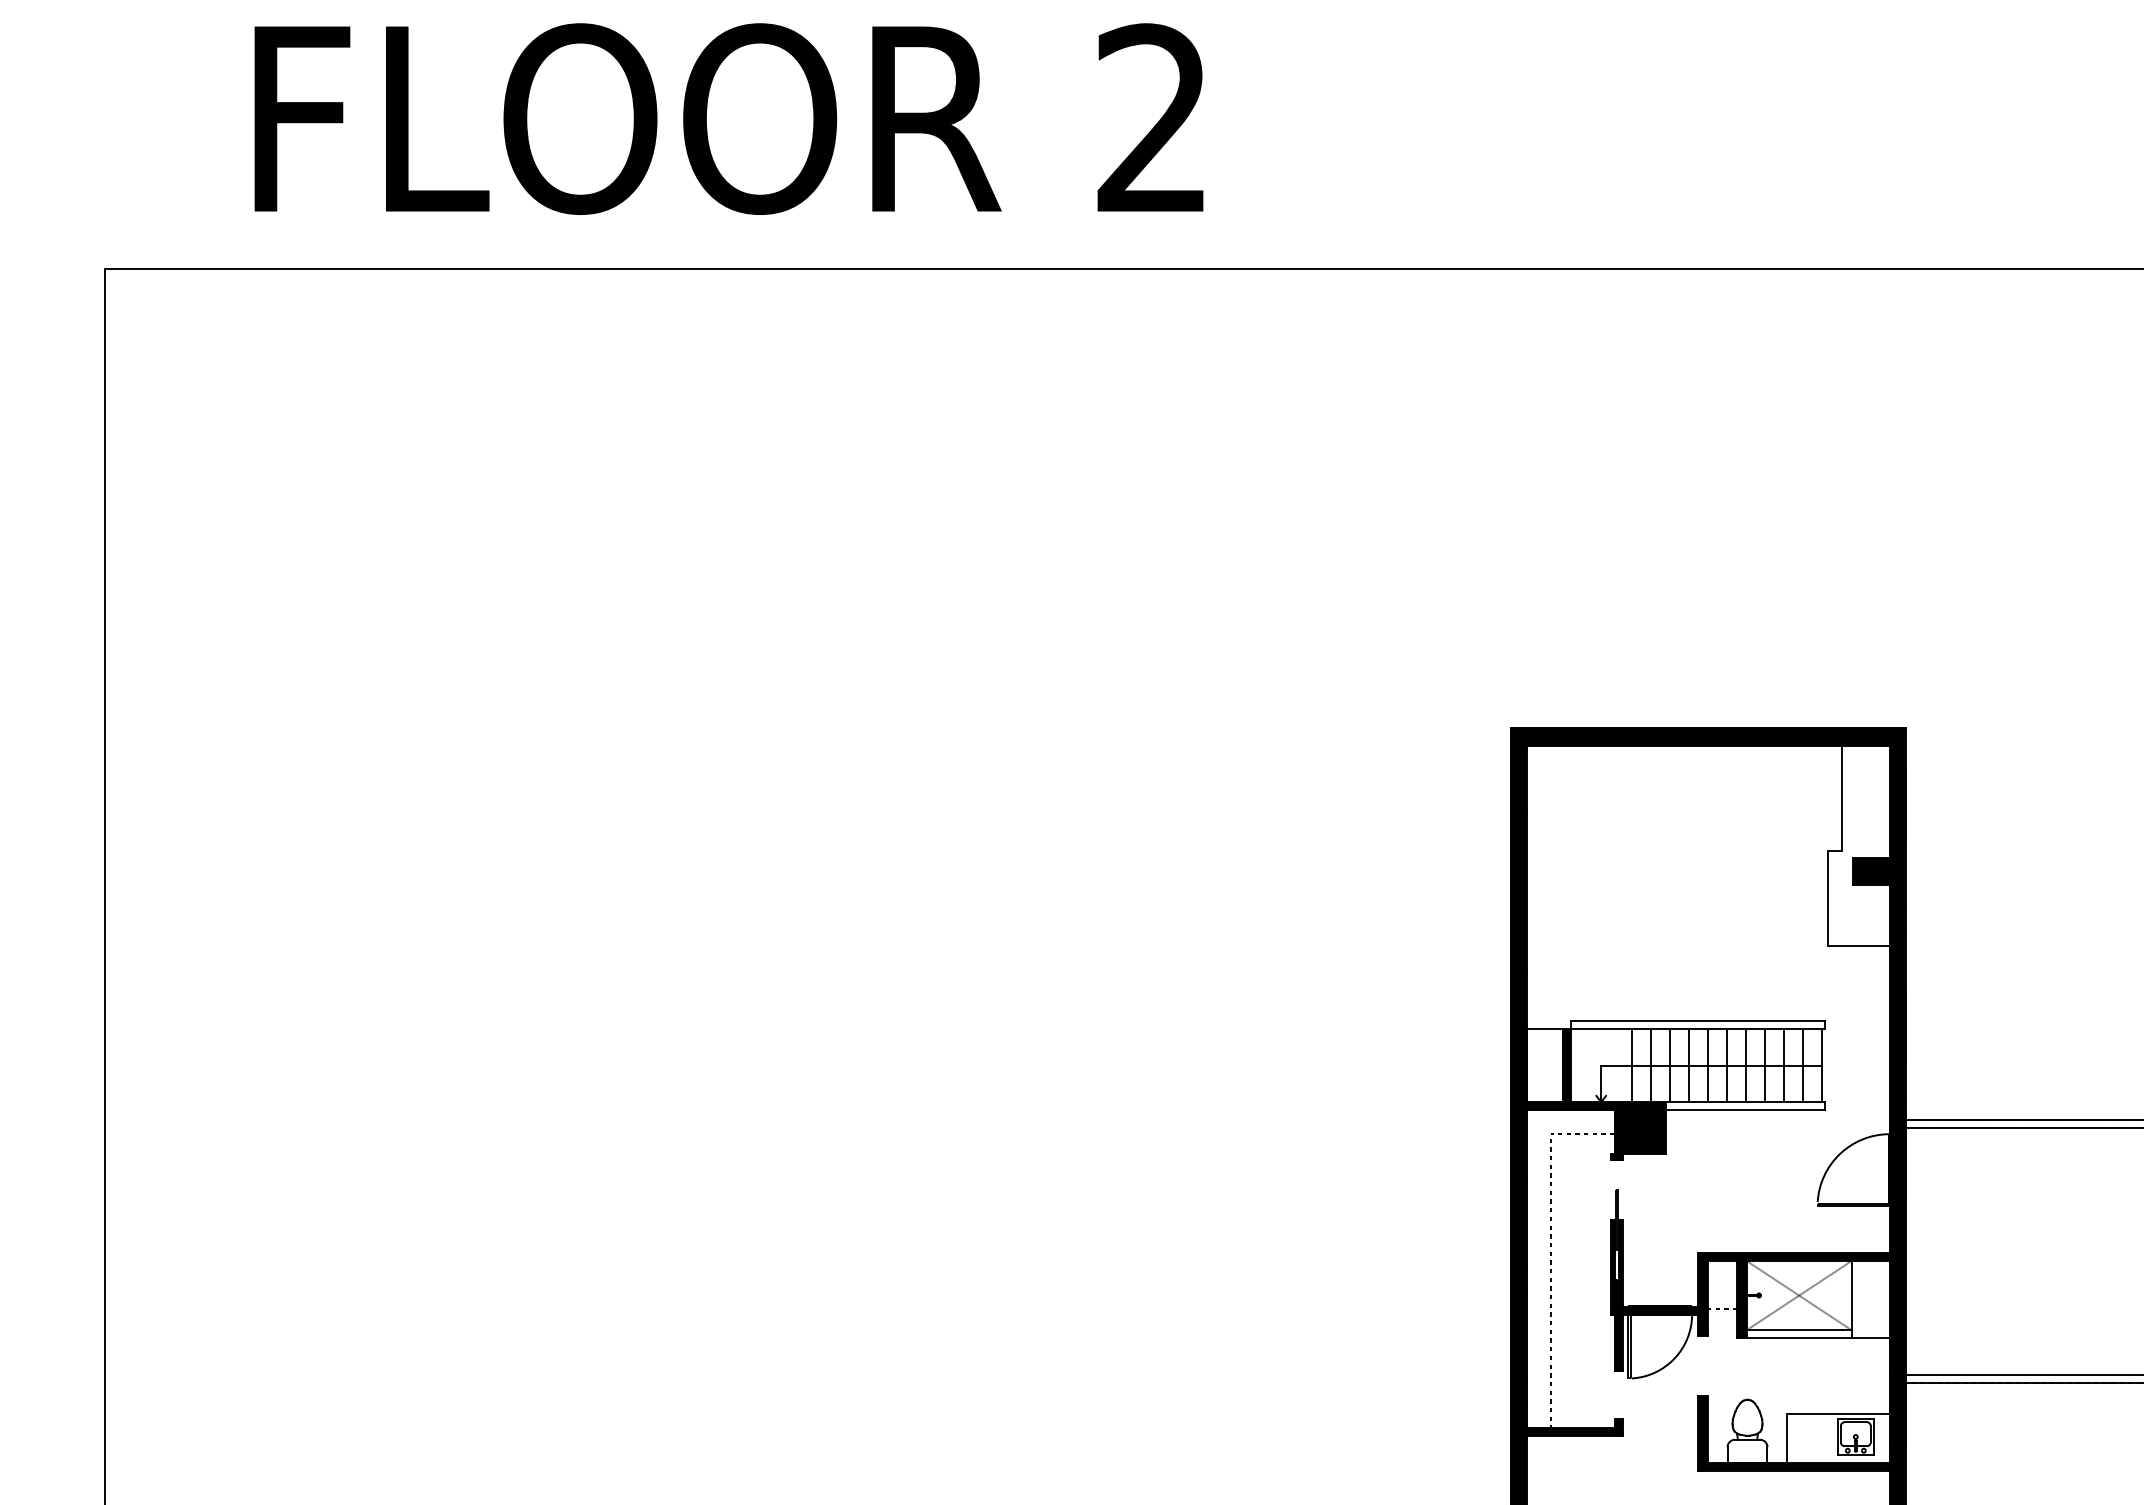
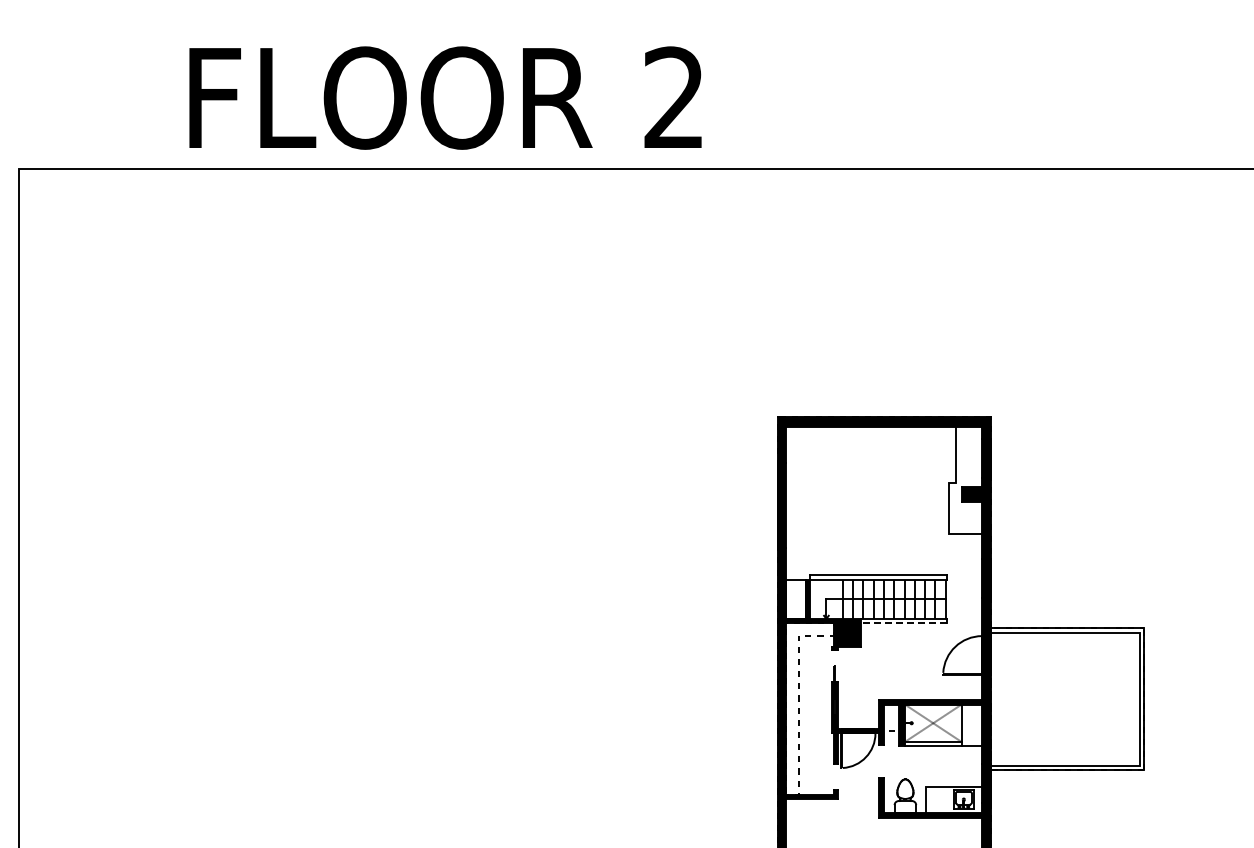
text: (728, 117) -> (445, 97), moved
line: (1745, 1110) -> (904, 623), solid -> dashed

